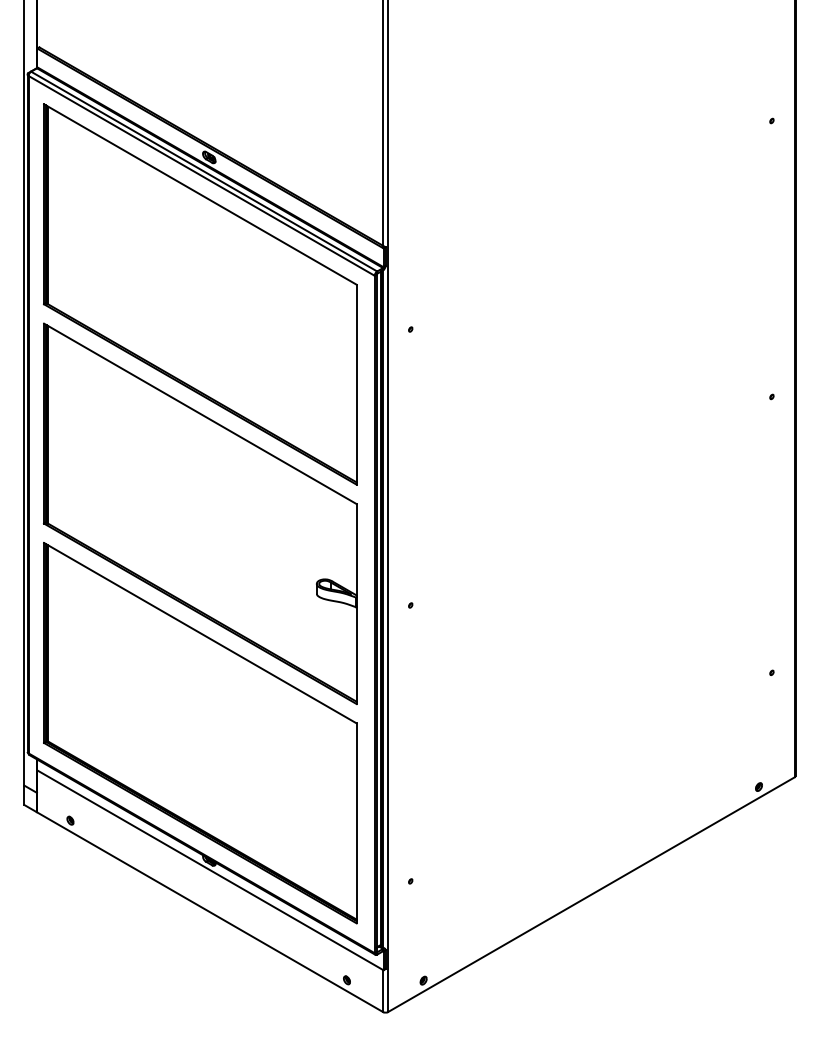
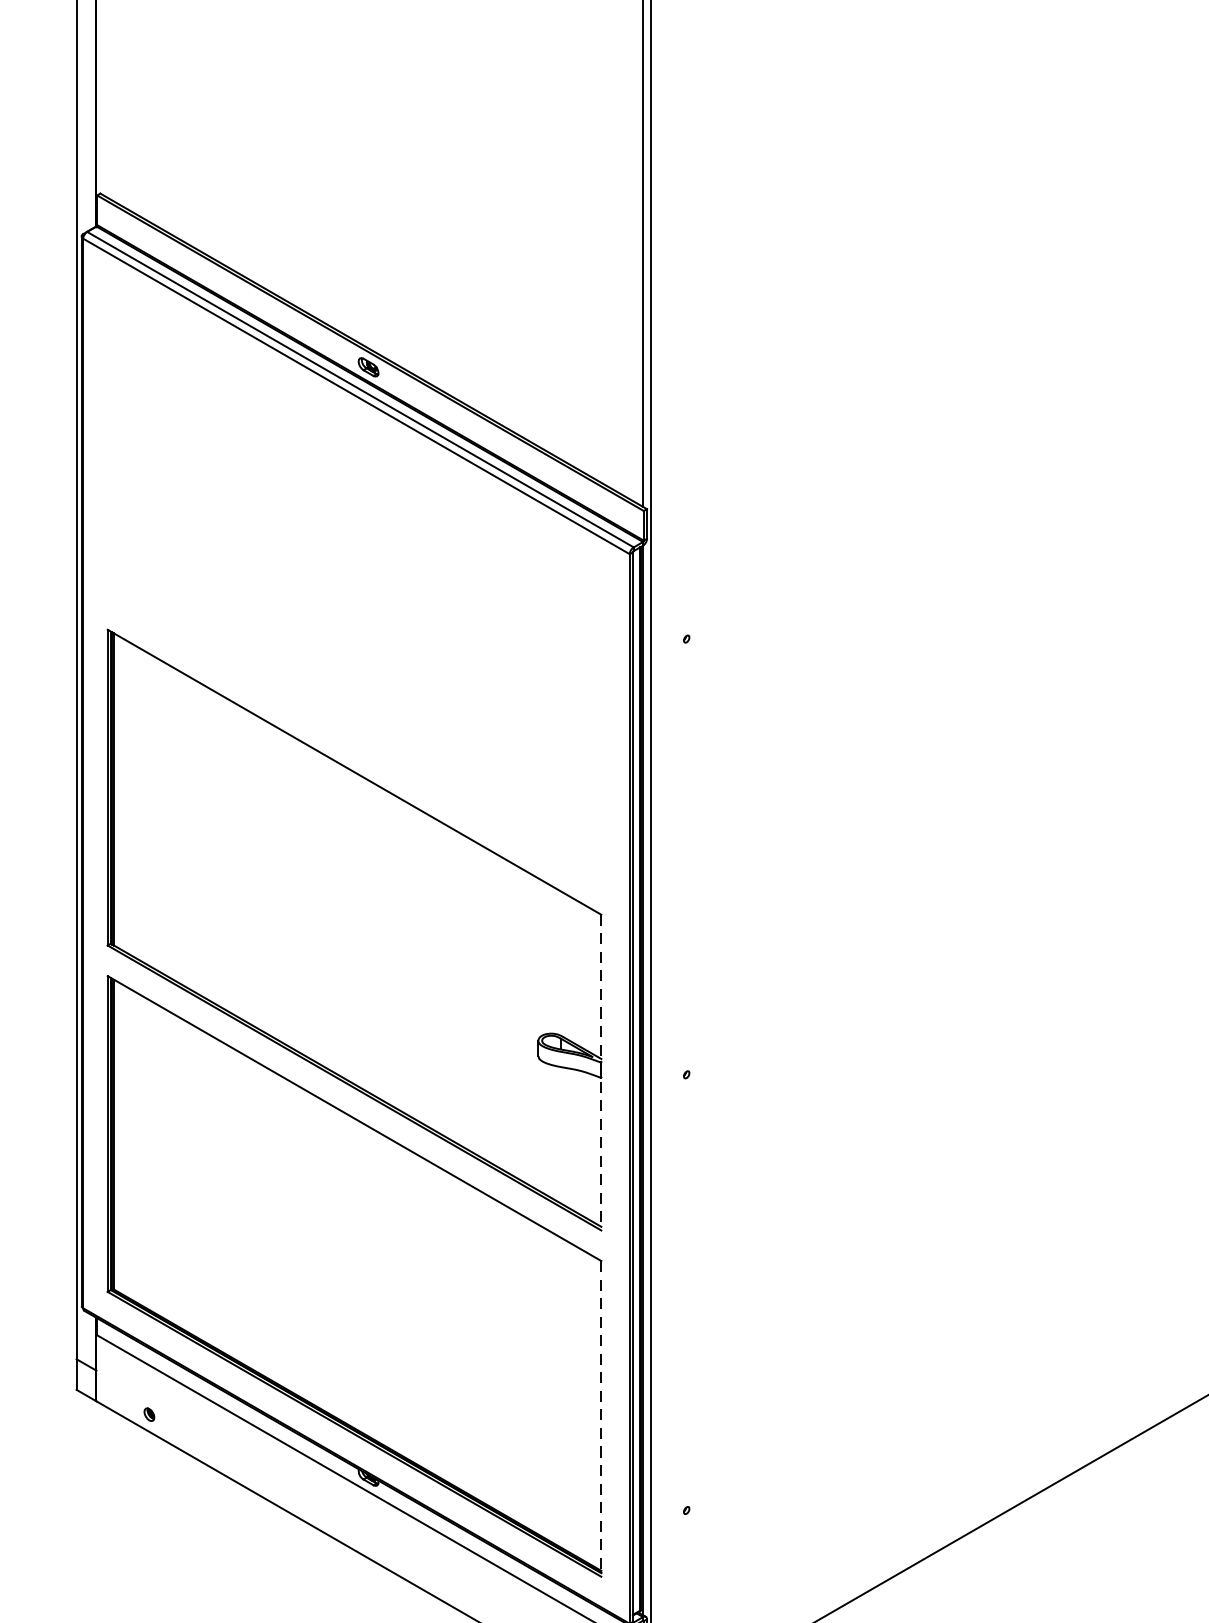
part: (200, 294) -> (354, 583), removed
line: (356, 604) -> (601, 1073), solid -> dashed
line: (356, 823) -> (601, 1419), solid -> dashed

